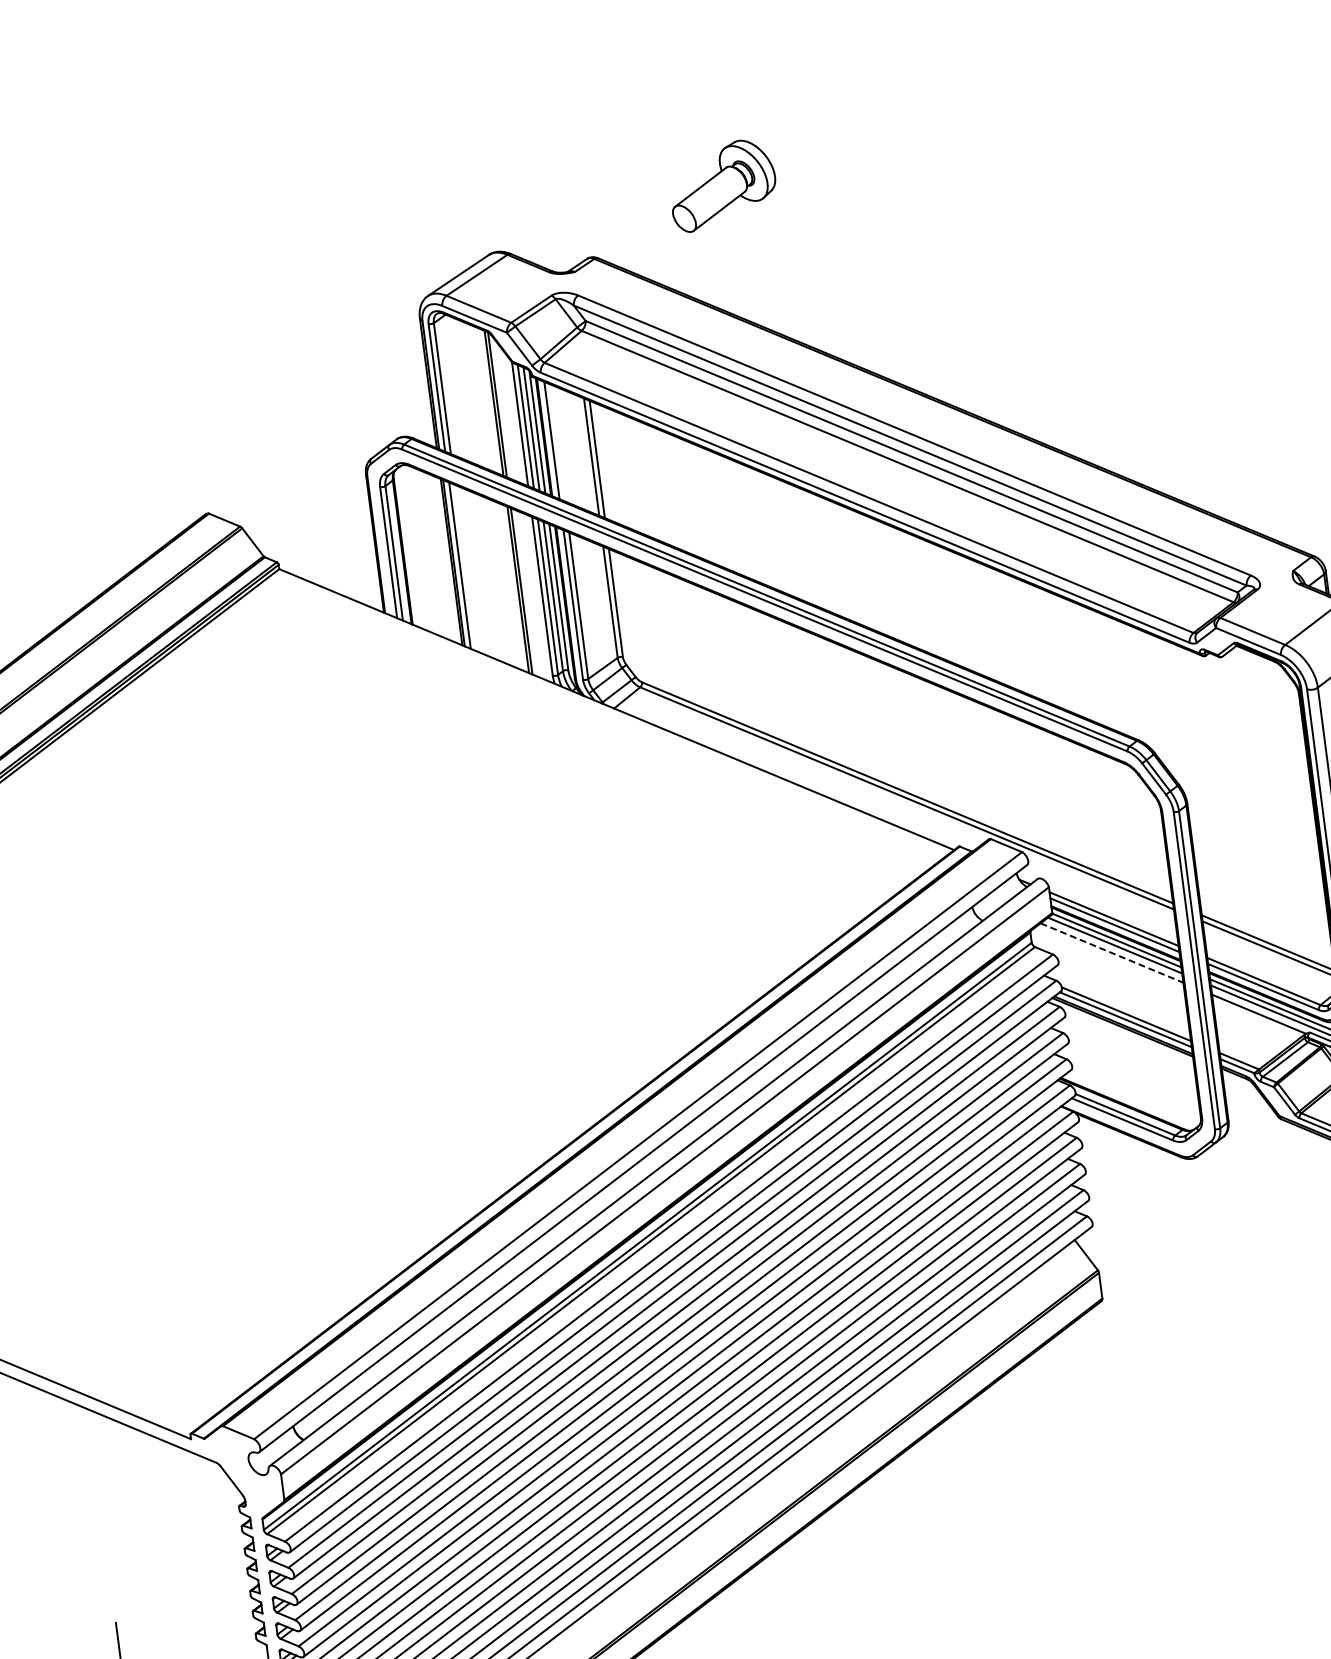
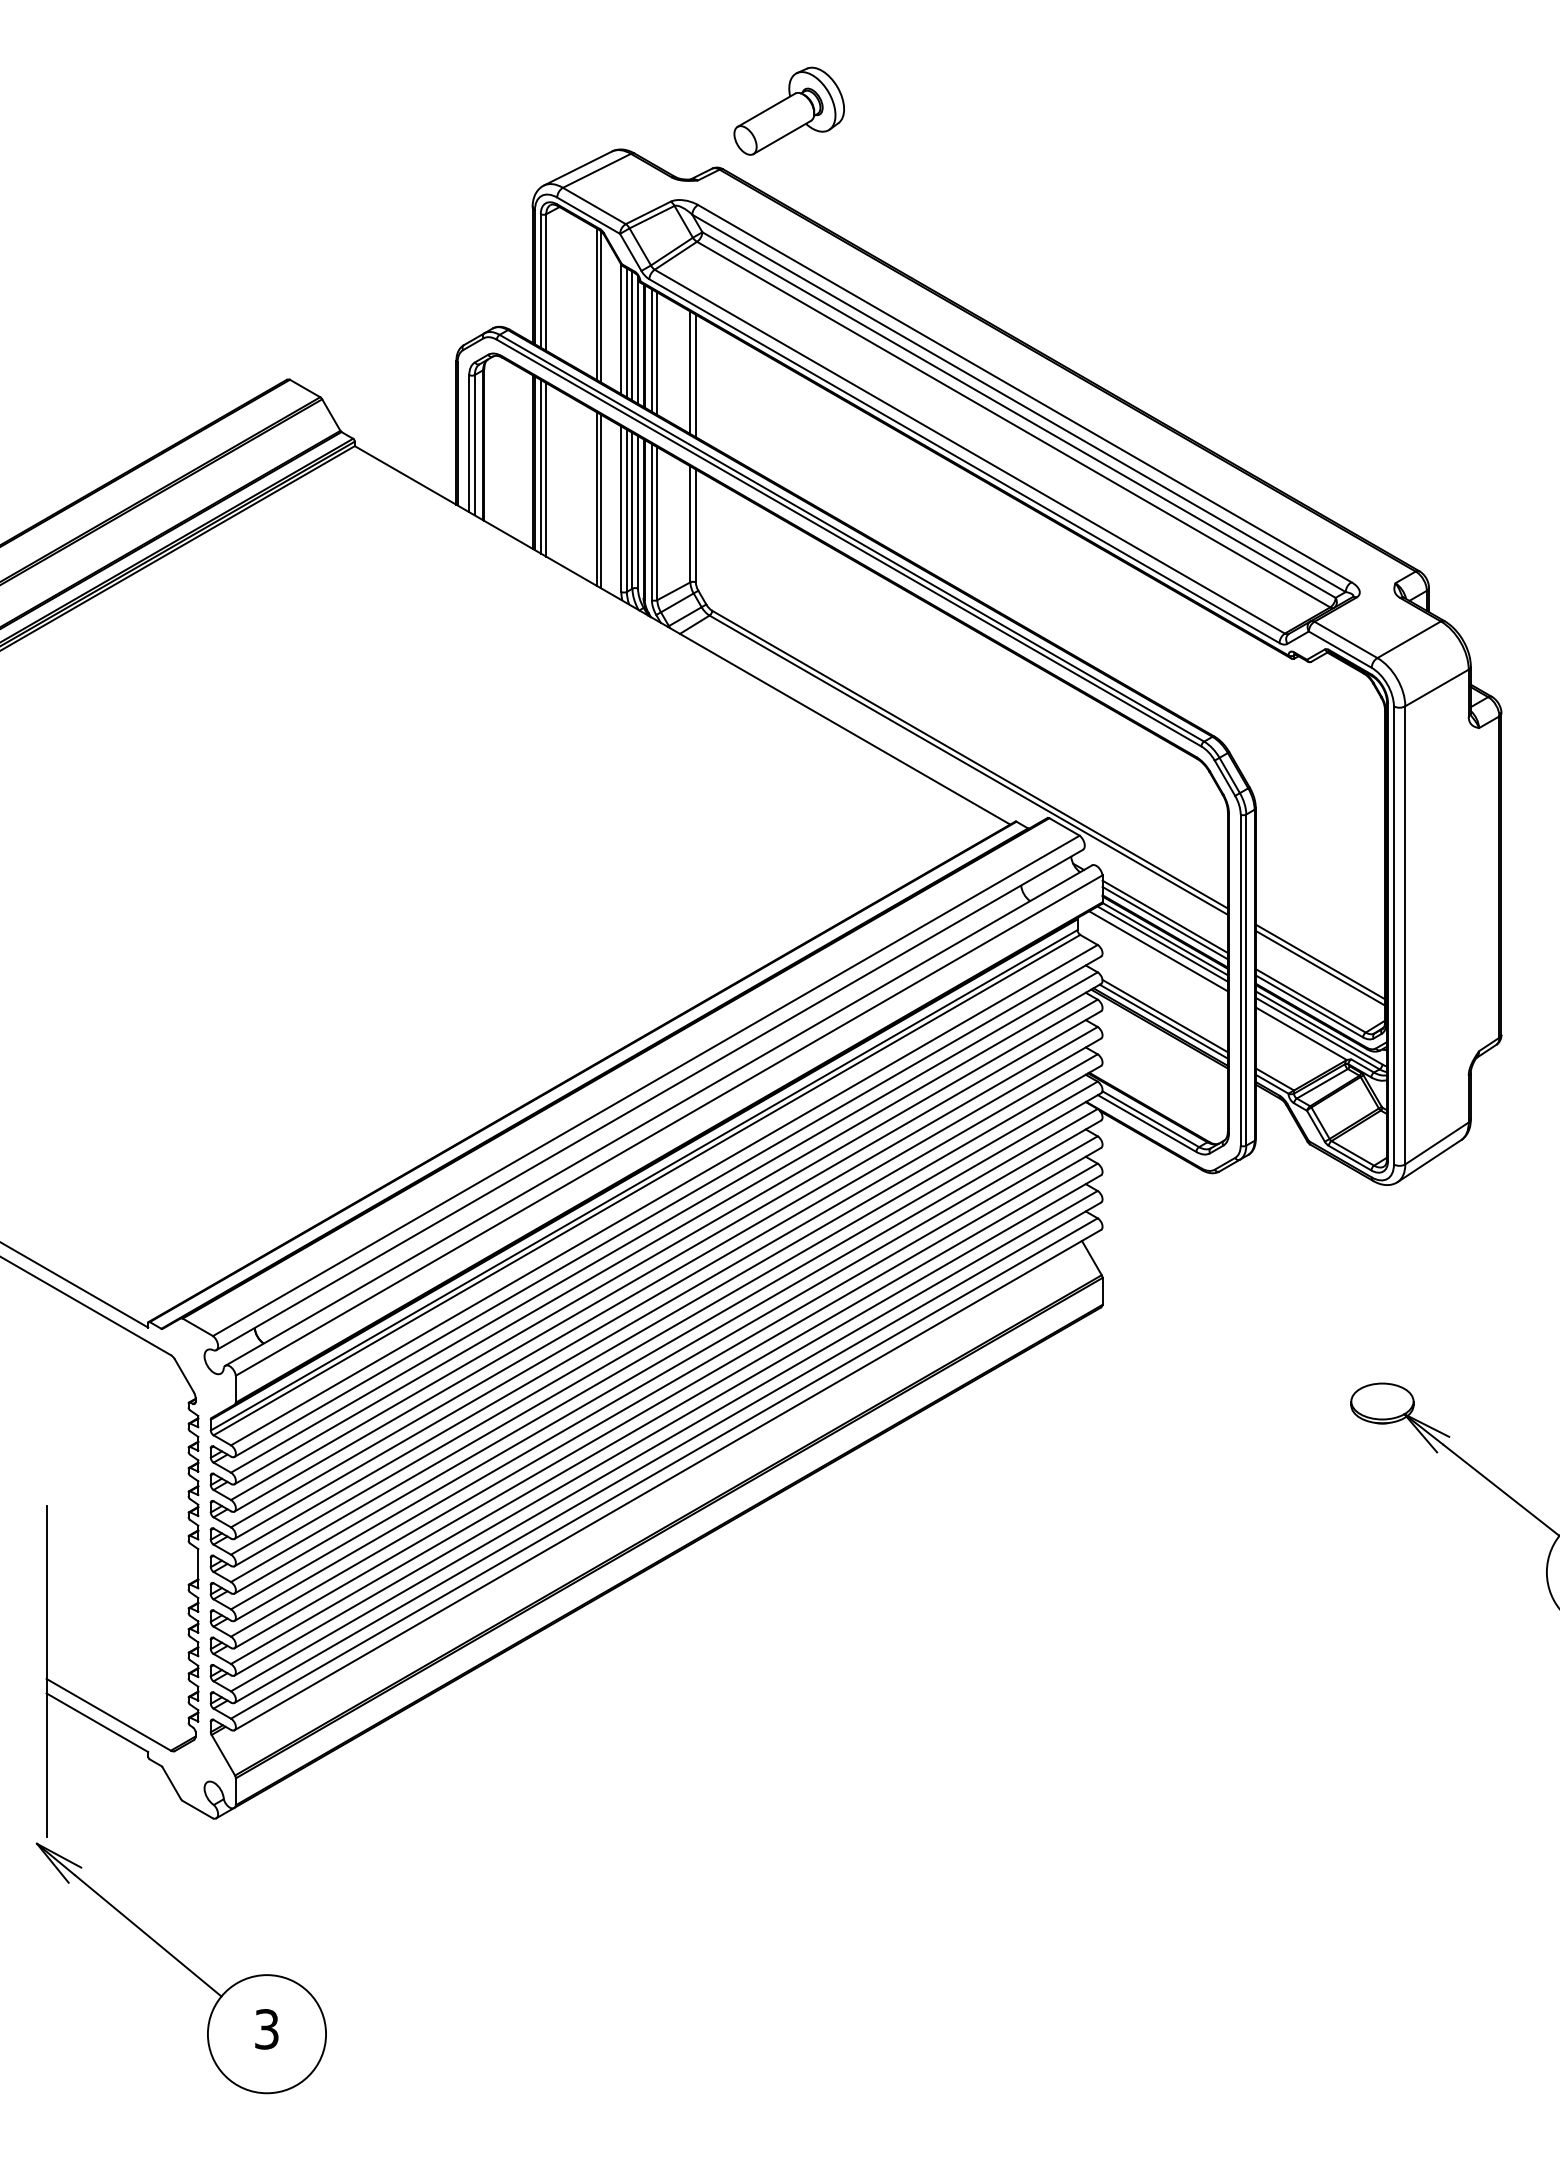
part: (721, 184) -> (788, 110), moved
line: (557, 442) -> (657, 353), added
line: (465, 567) -> (546, 469), added
line: (1111, 953) -> (1158, 951), dashed -> solid

